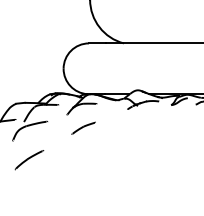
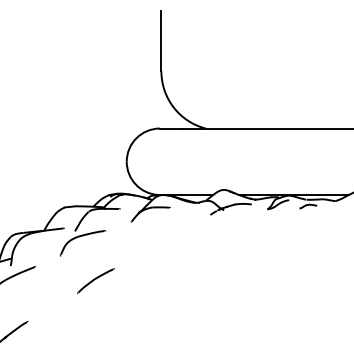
part: (83, 128) -> (152, 239), removed
part: (29, 160) -> (95, 281), moved

